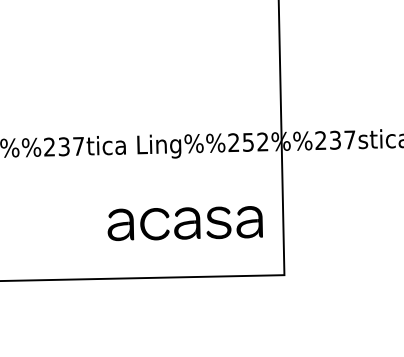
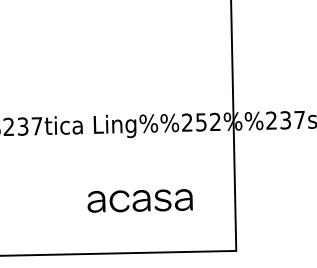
part: (184, 223) -> (139, 200), size x0.7

